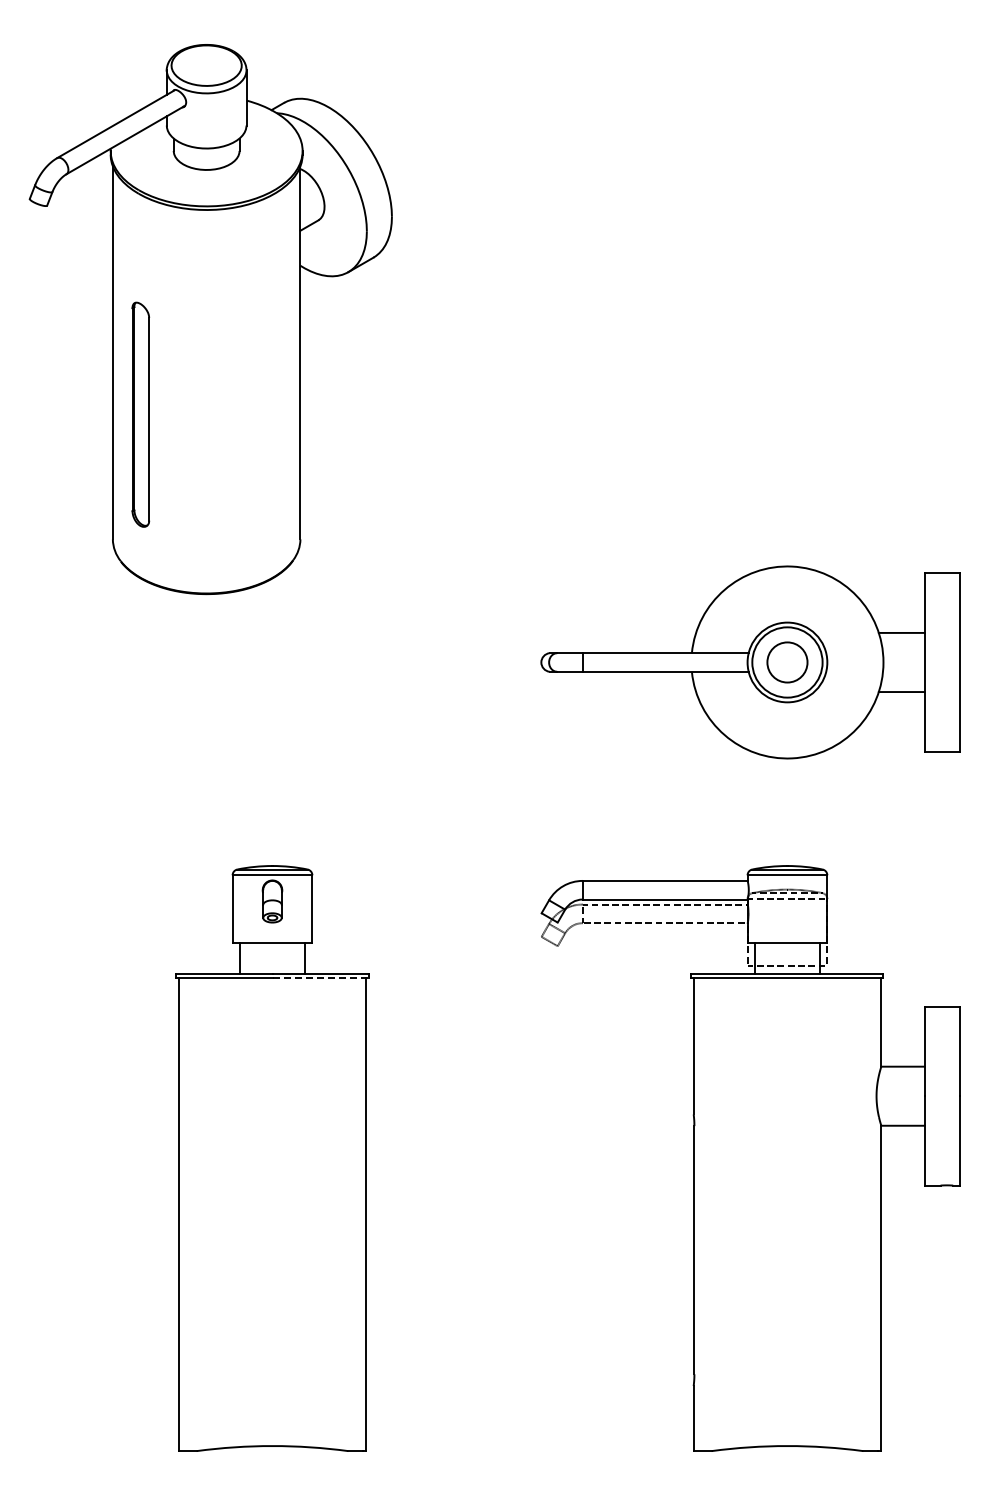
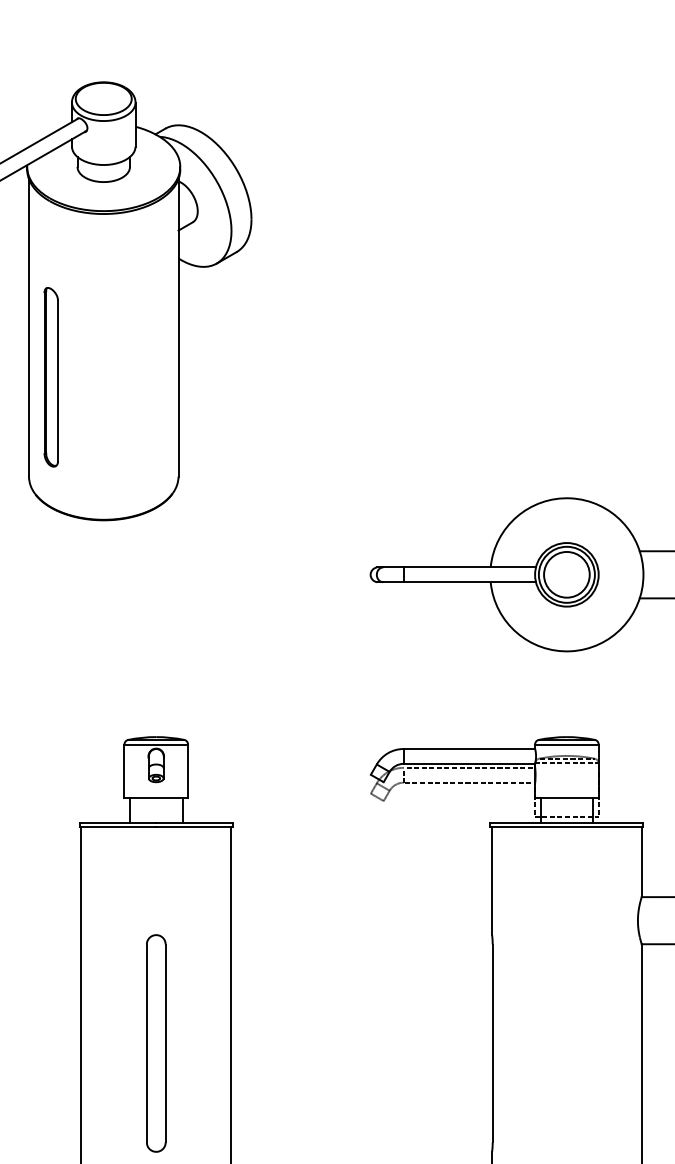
circle: (787, 662) -> (566, 574), size x1.43
line: (321, 978) -> (195, 826), dashed -> solid
part: (272, 1249) -> (156, 1042), added

